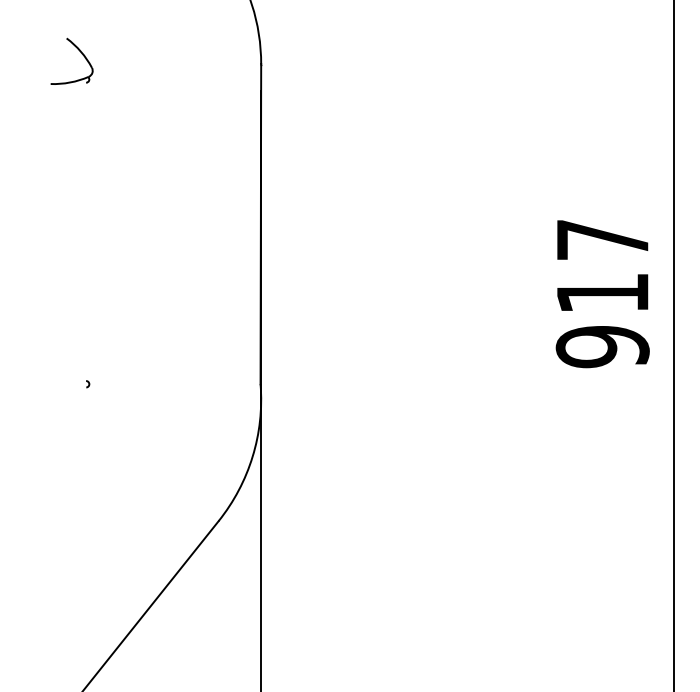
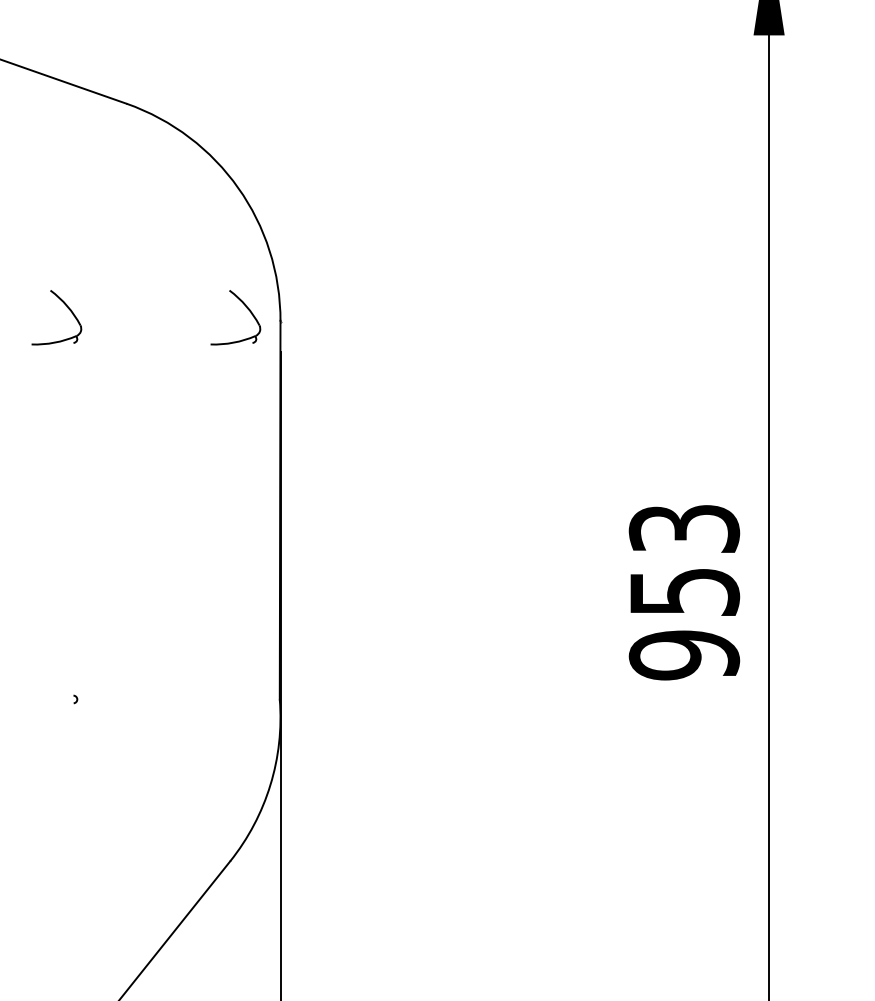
part: (232, 53) -> (246, 308), added
text: (602, 266) -> (684, 560), 917 -> 953

